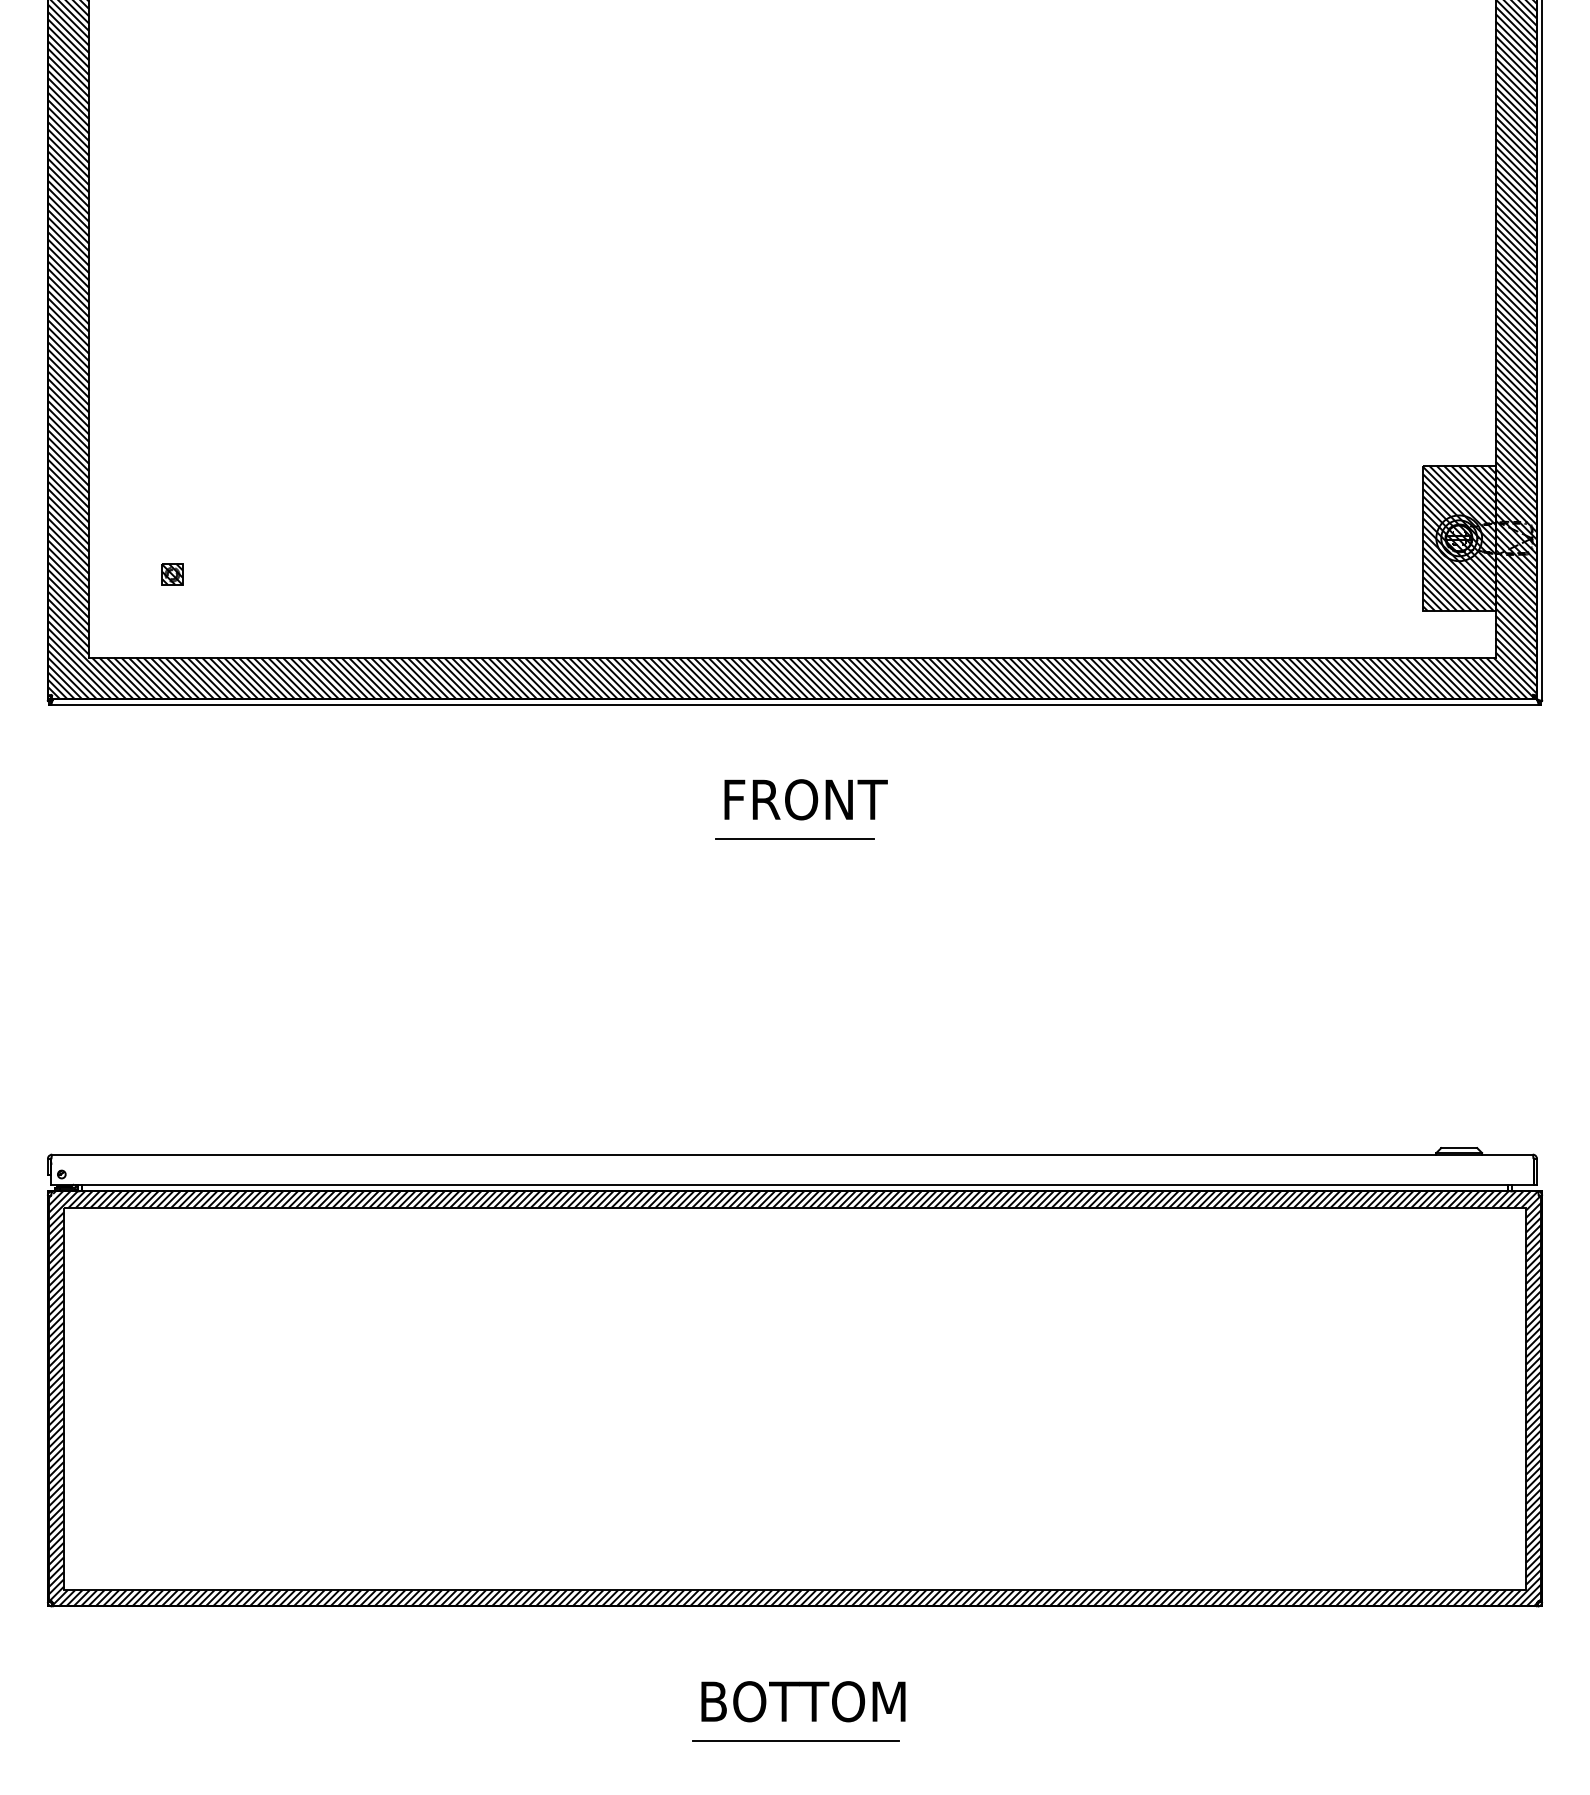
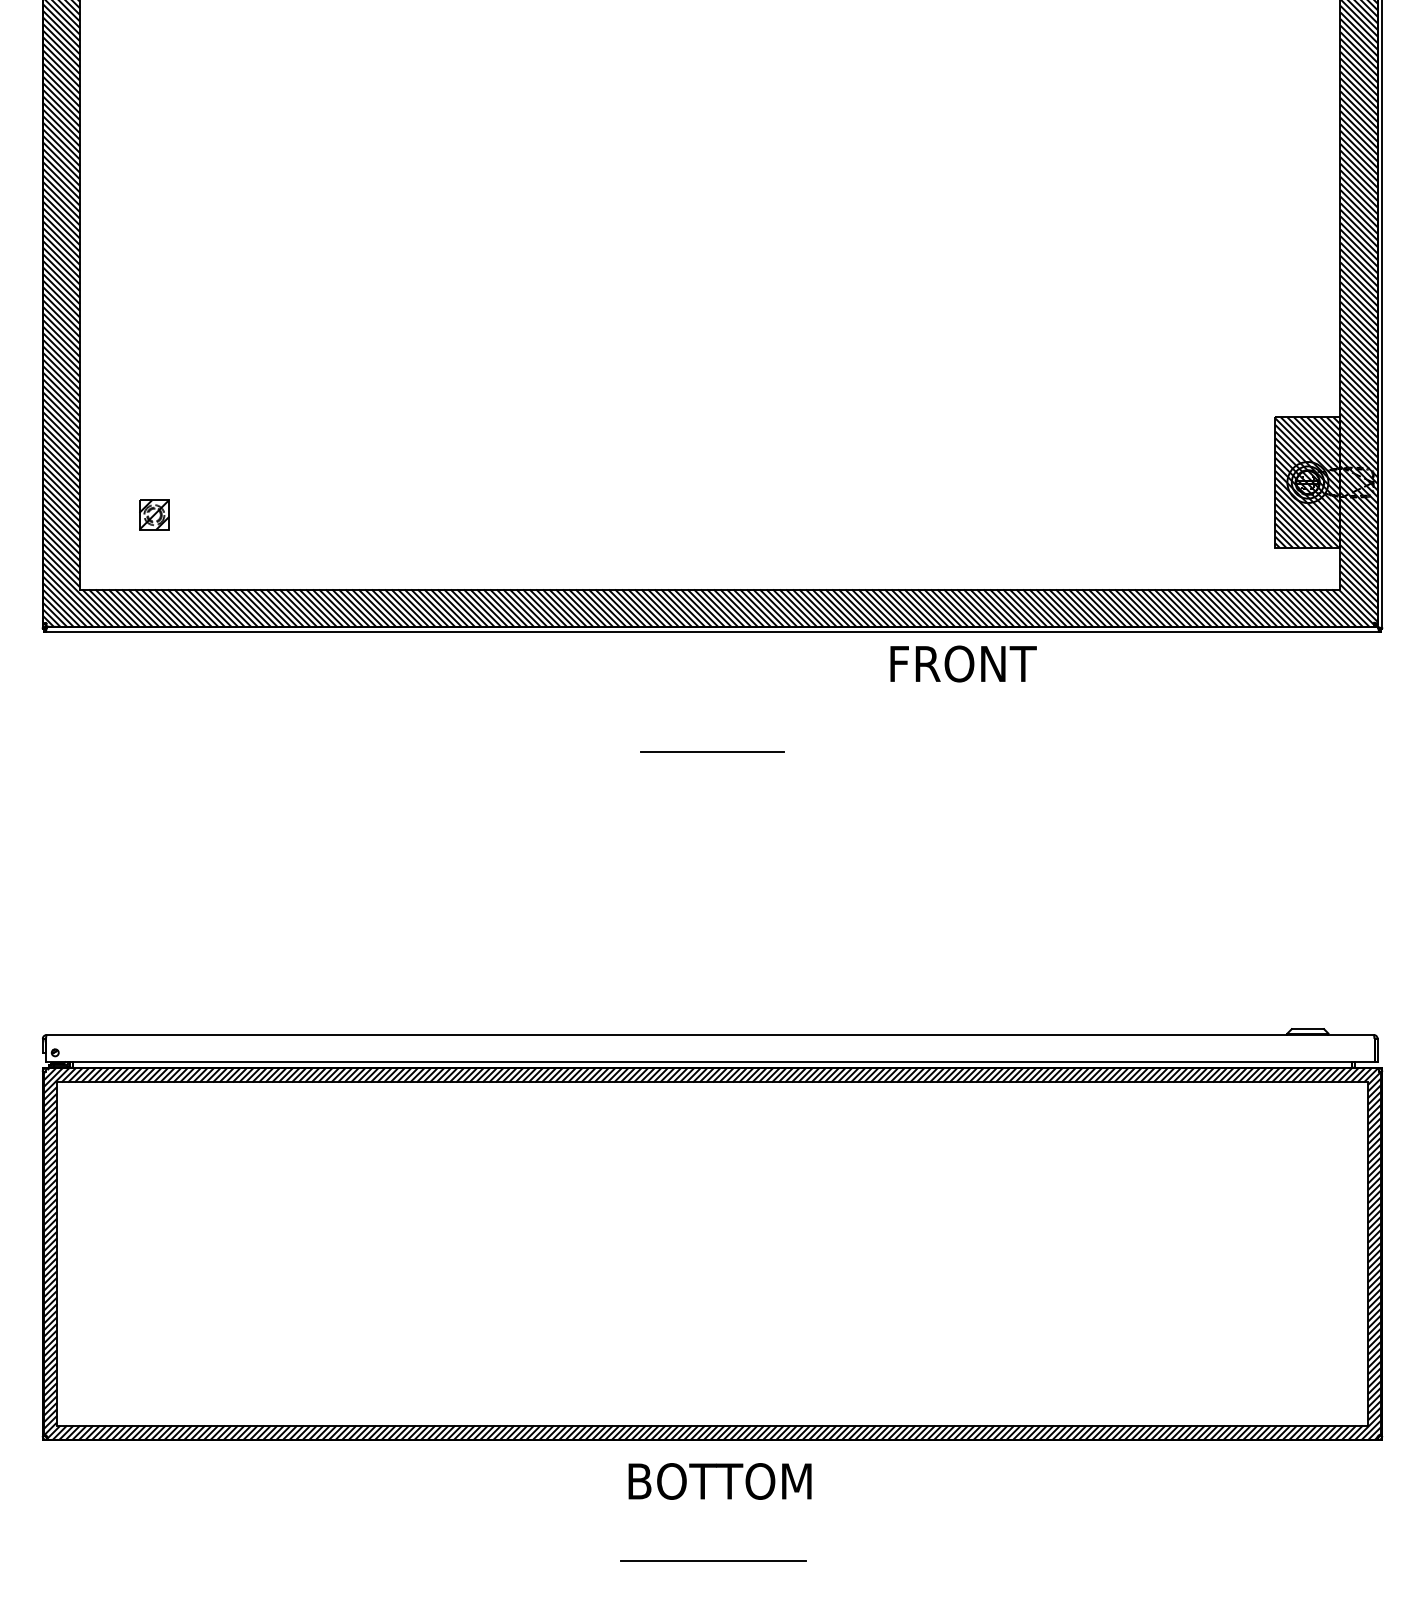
part: (172, 574) -> (154, 514), size x1.6
text: (805, 799) -> (963, 663), moved
text: (803, 1701) -> (720, 1481), moved

